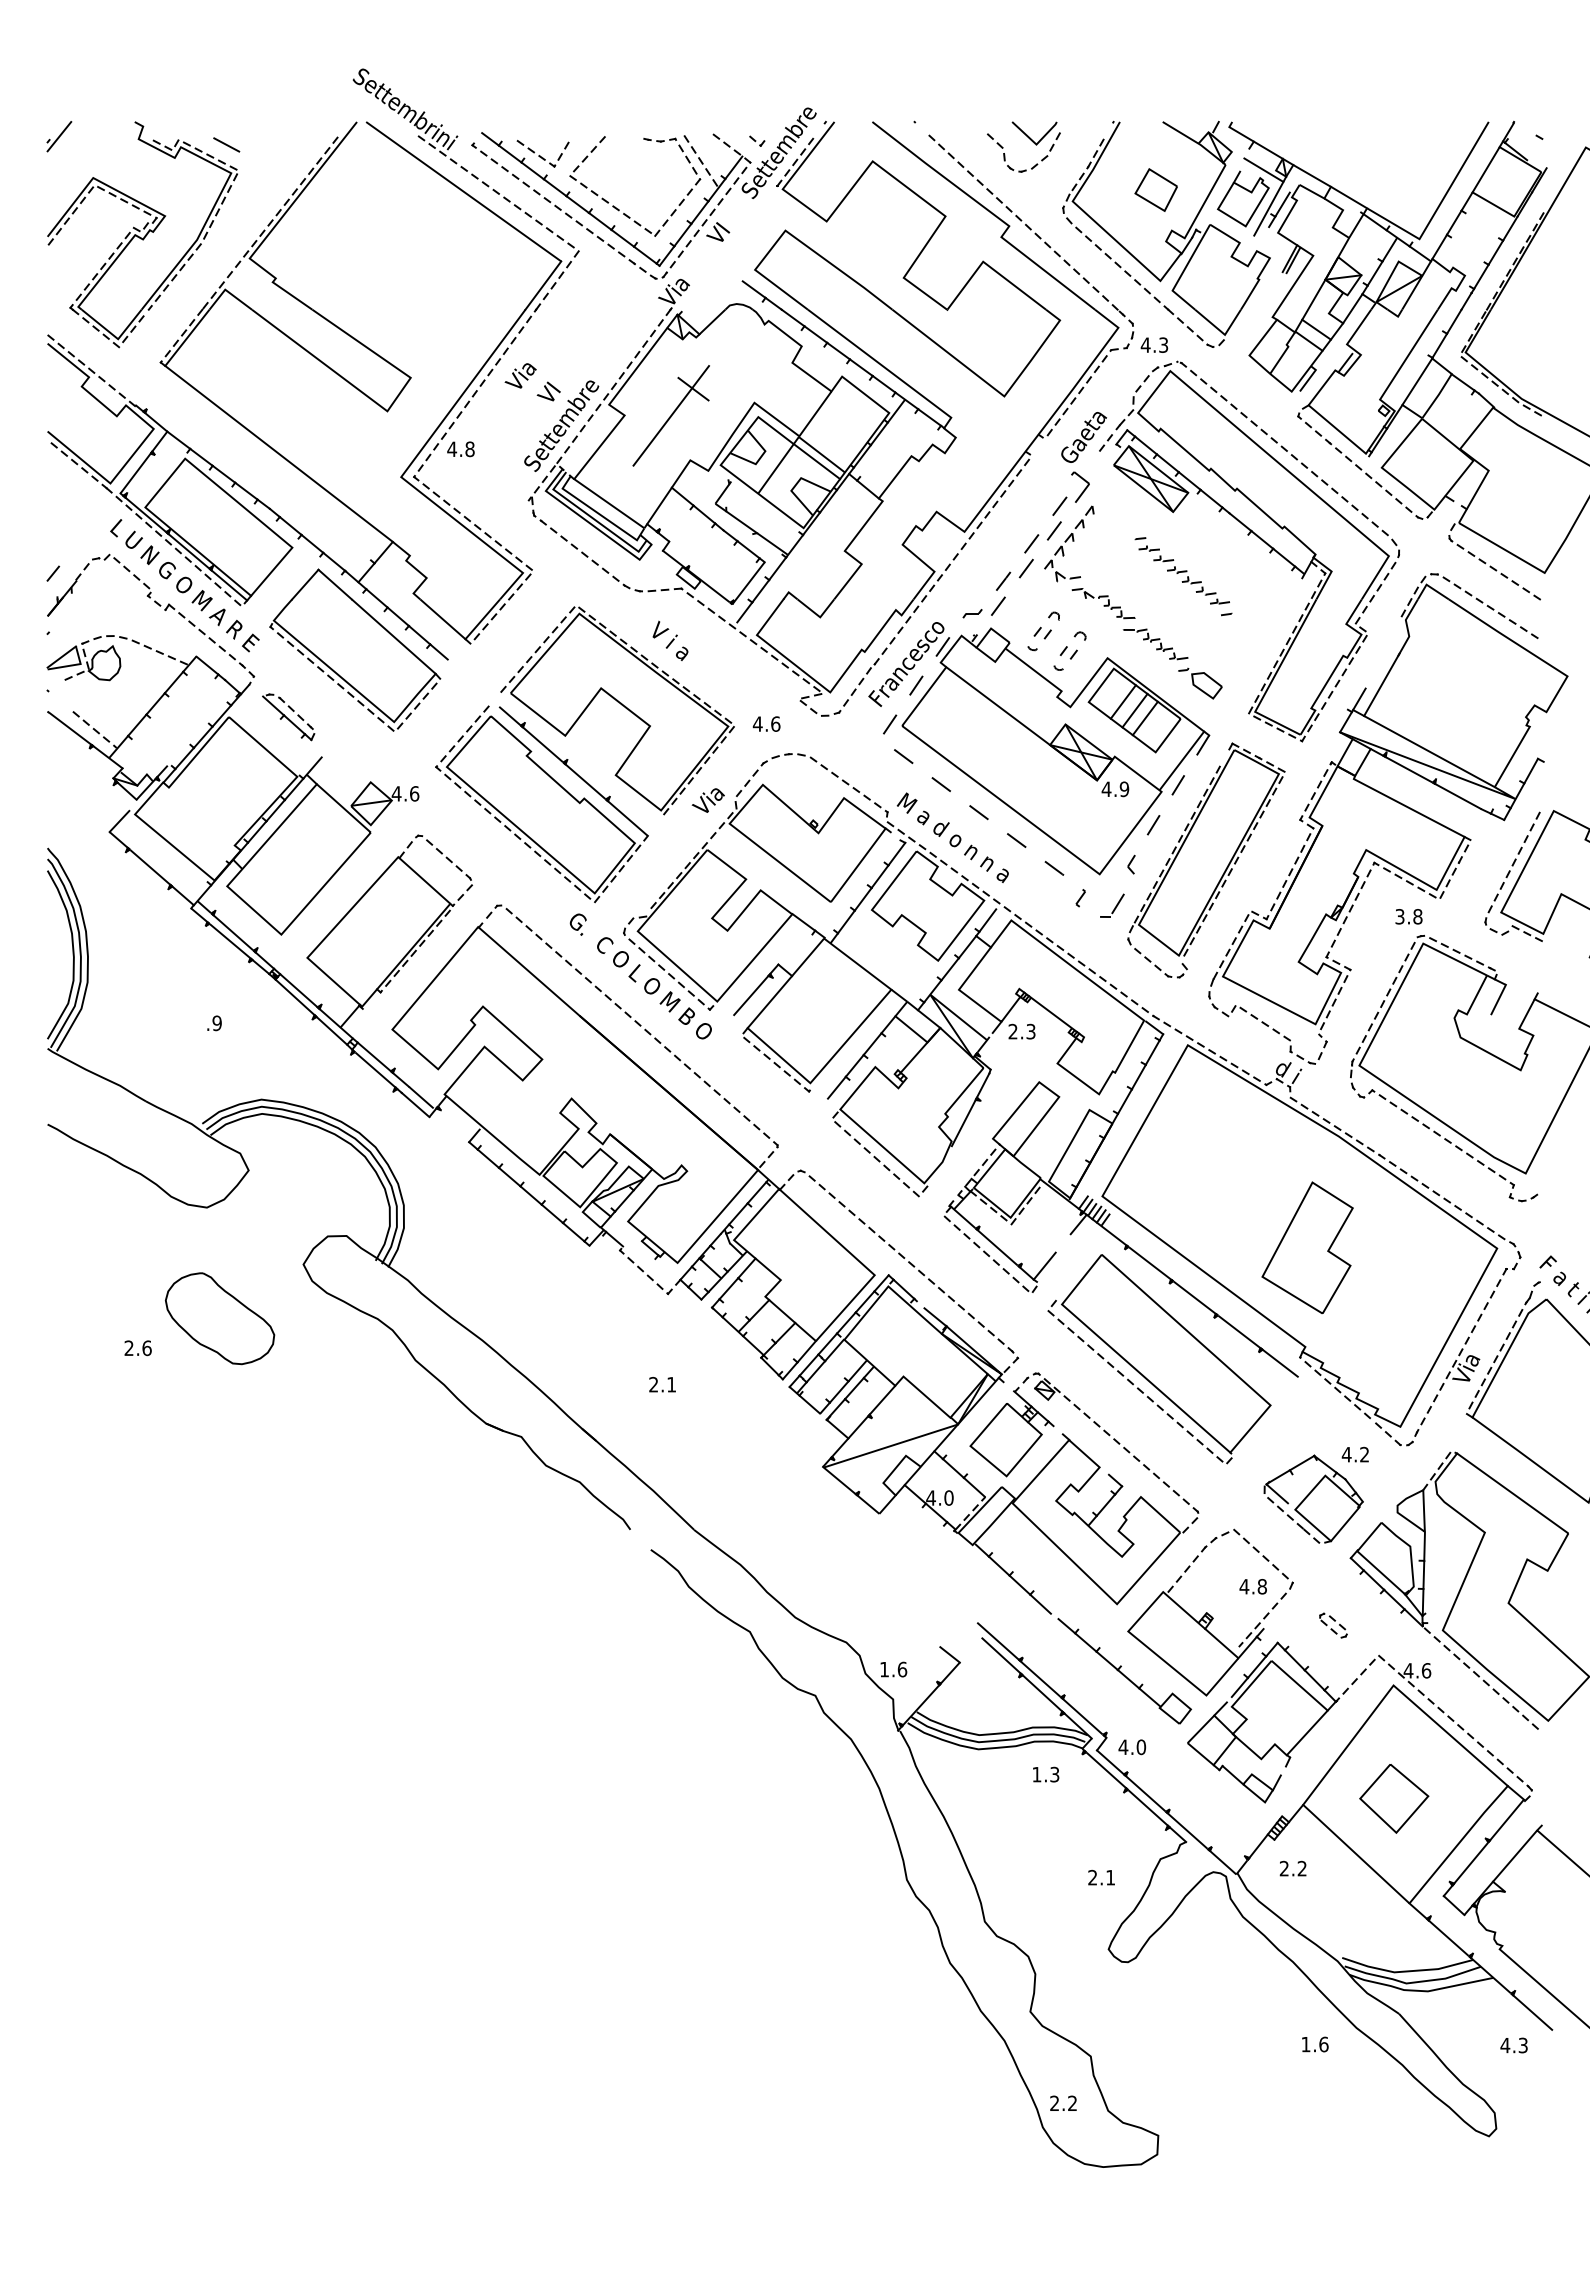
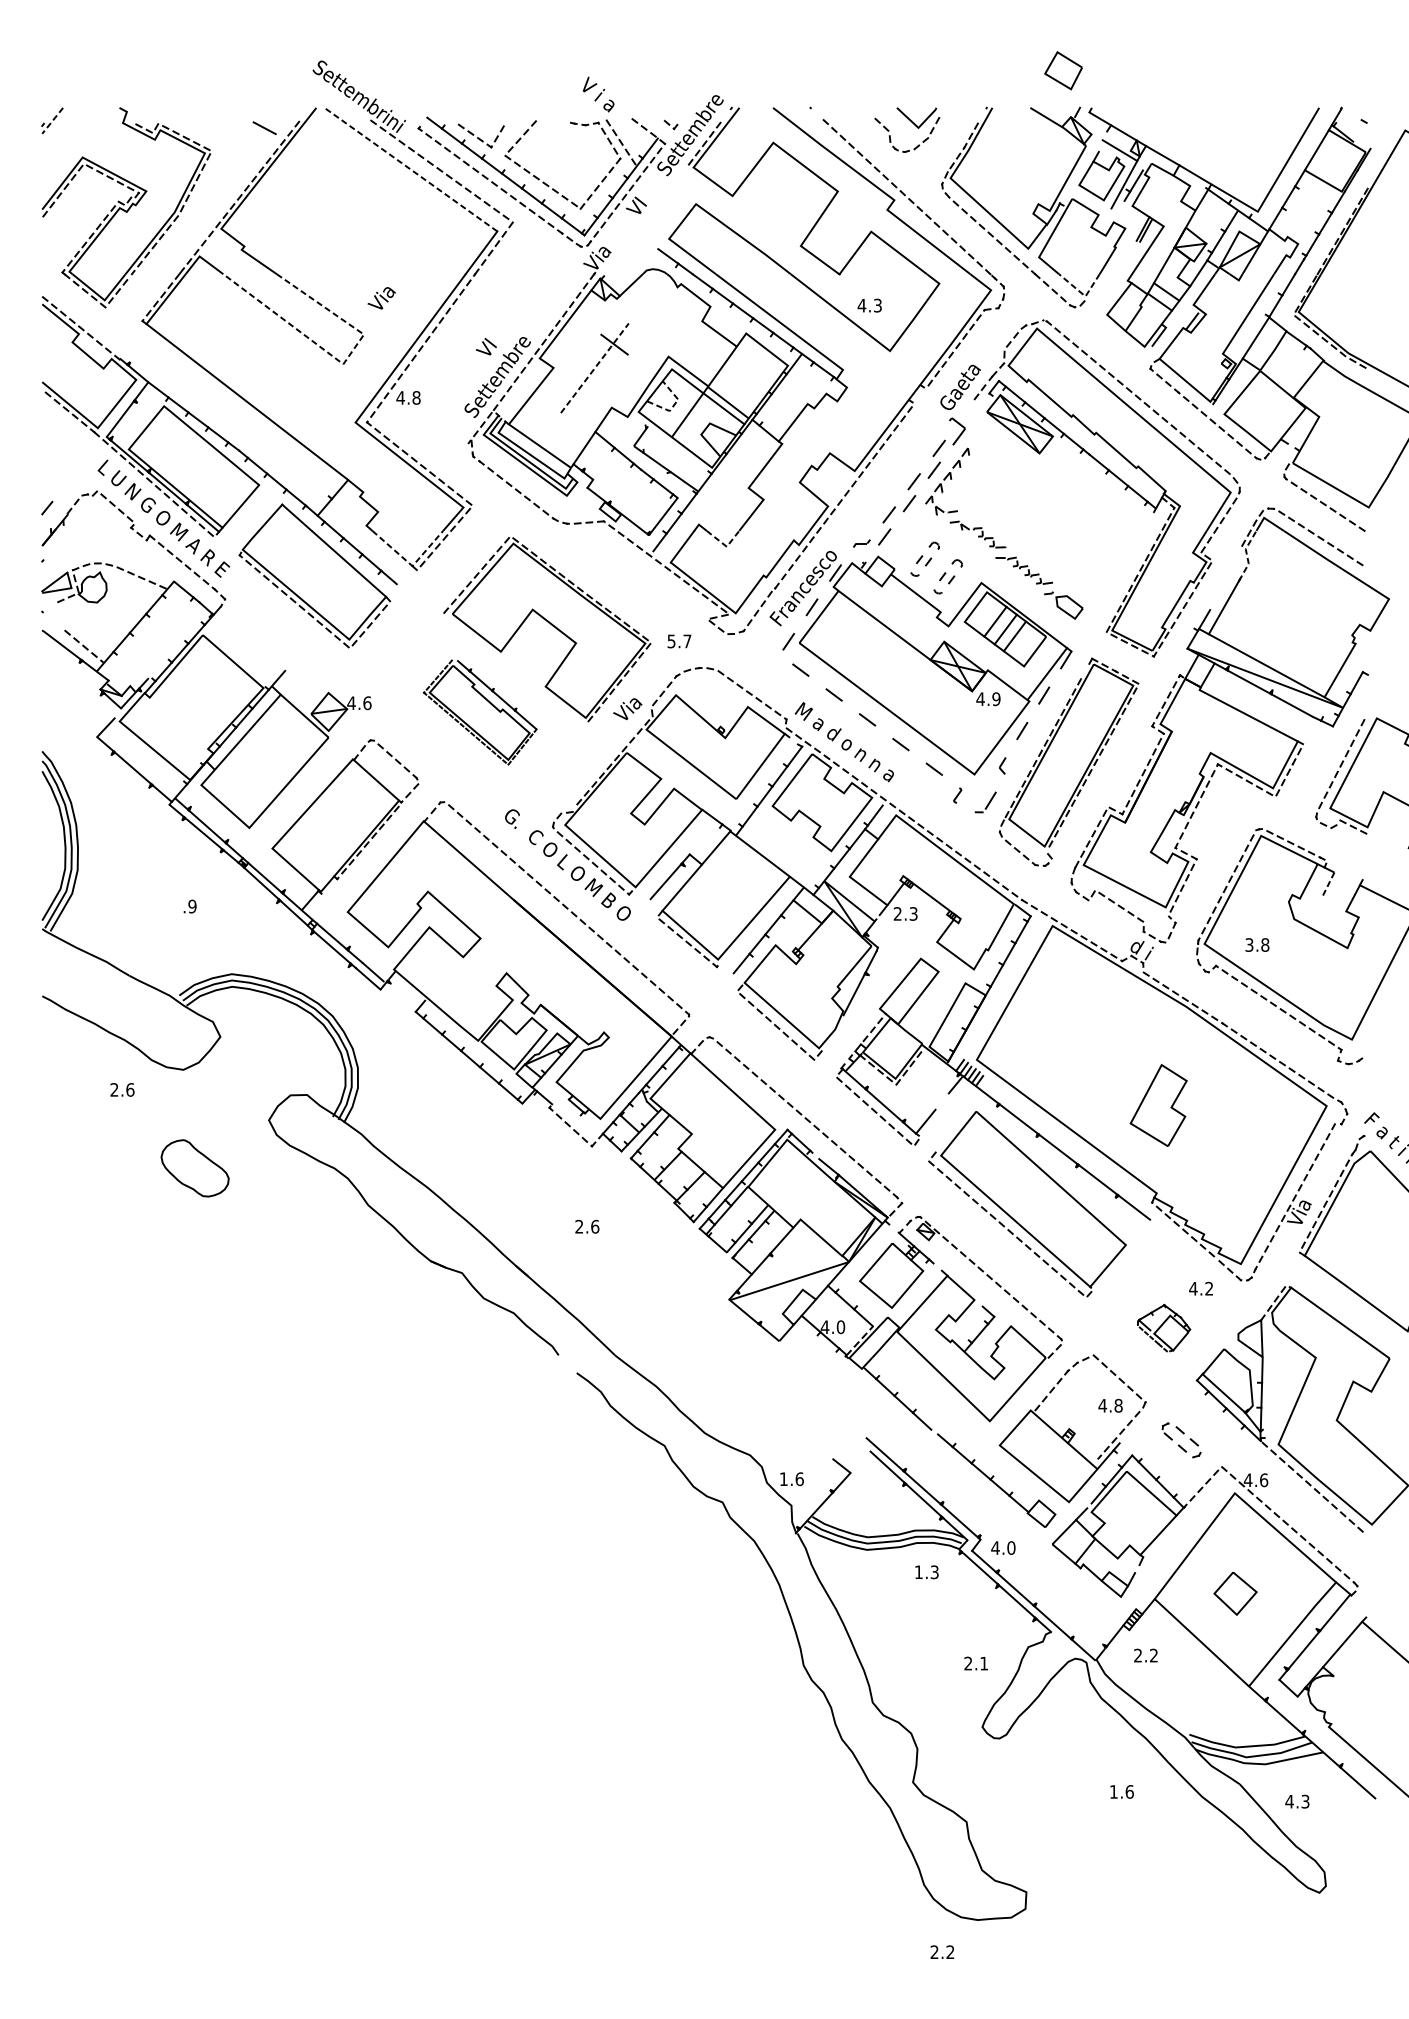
line: (59, 136) -> (52, 120), solid -> dashed
line: (226, 144) -> (264, 127), moved
part: (1155, 189) -> (1062, 70), moved
line: (463, 191) -> (410, 169), solid -> dashed
line: (1221, 331) -> (1082, 293), solid -> dashed
text: (1154, 344) -> (869, 305), moved
text: (520, 375) -> (381, 297), moved
line: (384, 408) -> (340, 361), solid -> dashed
line: (671, 415) -> (595, 367), solid -> dashed
line: (760, 457) -> (673, 405), solid -> dashed
part: (1183, 576) -> (1048, 510), removed
line: (818, 616) -> (725, 546), solid -> dashed
line: (1407, 627) -> (1247, 555), solid -> dashed
line: (463, 637) -> (410, 564), solid -> dashed
text: (670, 640) -> (598, 94), moved
part: (288, 717) -> (255, 635), removed
text: (766, 723) -> (679, 640), 4.6 -> 5.7
part: (541, 804) -> (479, 712), size x0.6
text: (1408, 916) -> (1256, 944), moved
line: (1498, 1000) -> (1327, 886), solid -> dashed
part: (1307, 1247) -> (1158, 1105), size x0.7
part: (220, 1318) -> (195, 1168), size x0.7
text: (137, 1348) -> (121, 1090), moved
text: (671, 1384) -> (595, 1226), 2.1 -> 2.6
part: (1313, 1498) -> (1163, 1327), size x0.6
part: (1333, 1625) -> (1181, 1440), size x1.6
part: (1394, 1798) -> (1235, 1593), size x0.7
text: (1315, 2044) -> (1122, 1791), moved
text: (1513, 2045) -> (1296, 1801), moved
text: (1063, 2102) -> (942, 1951), moved

